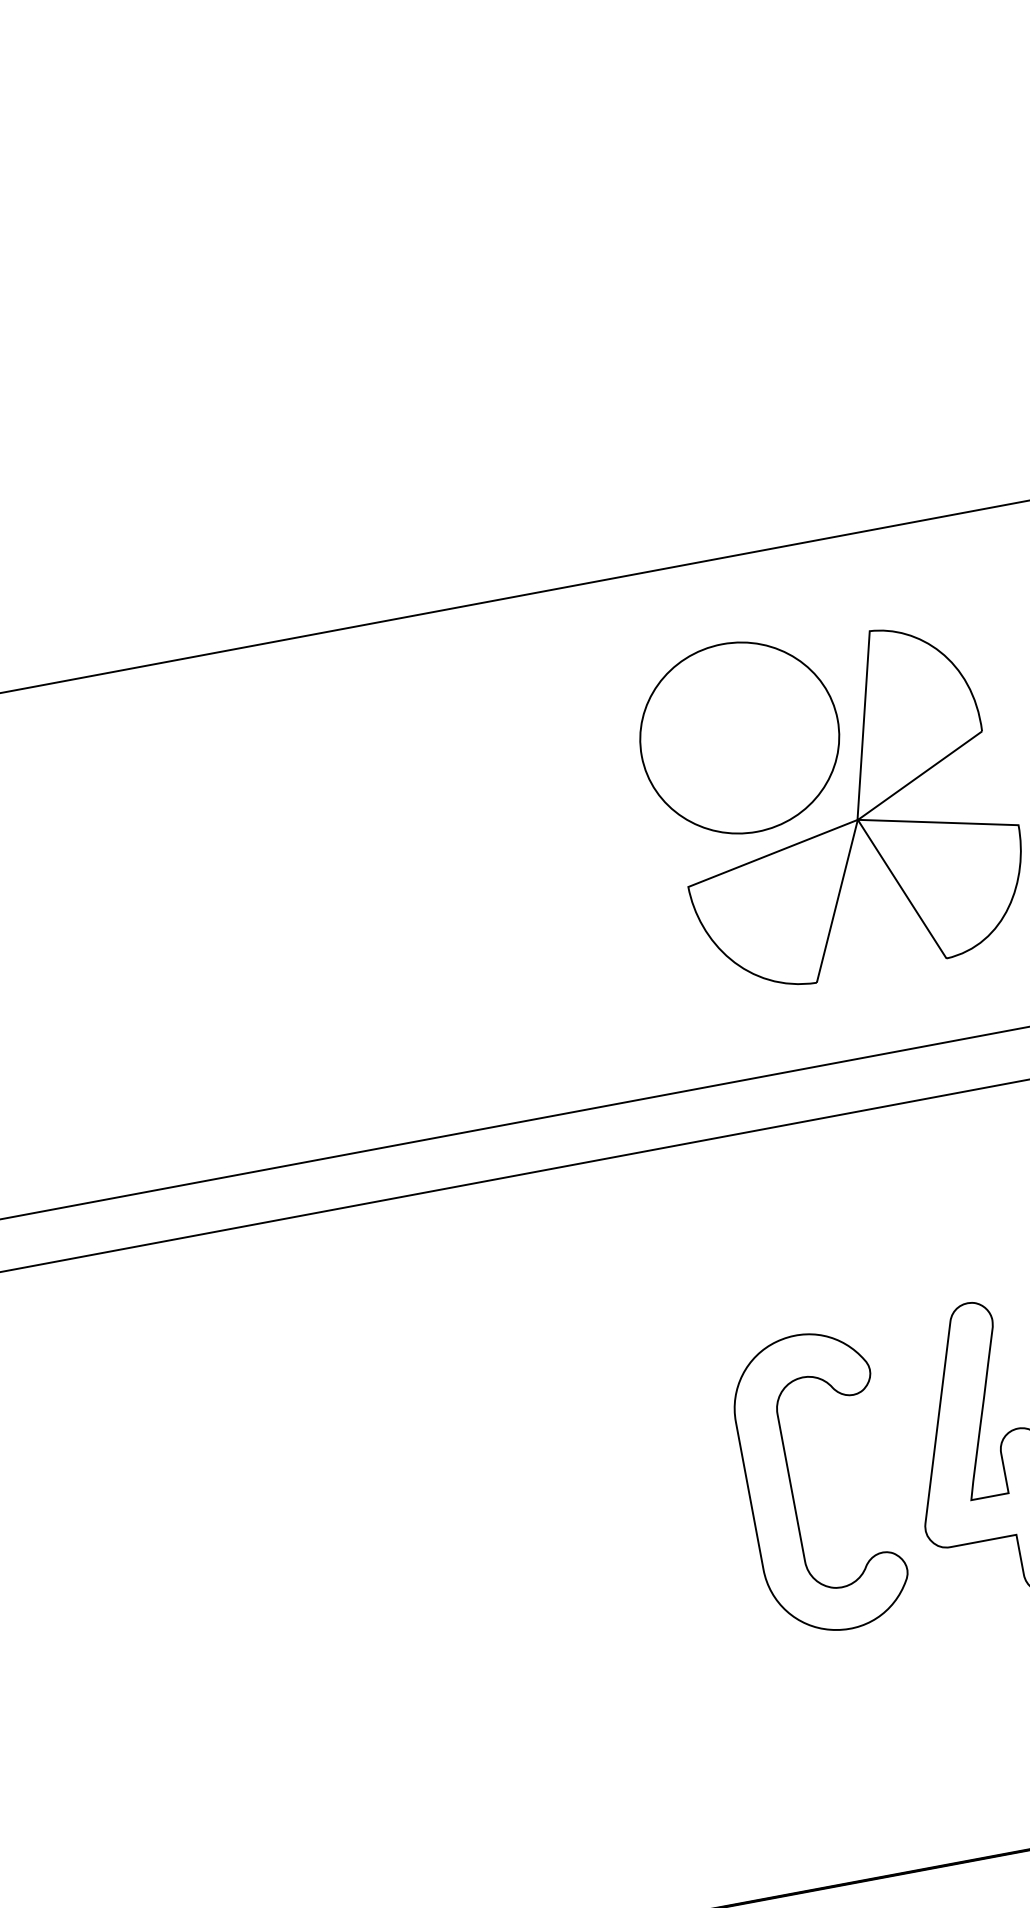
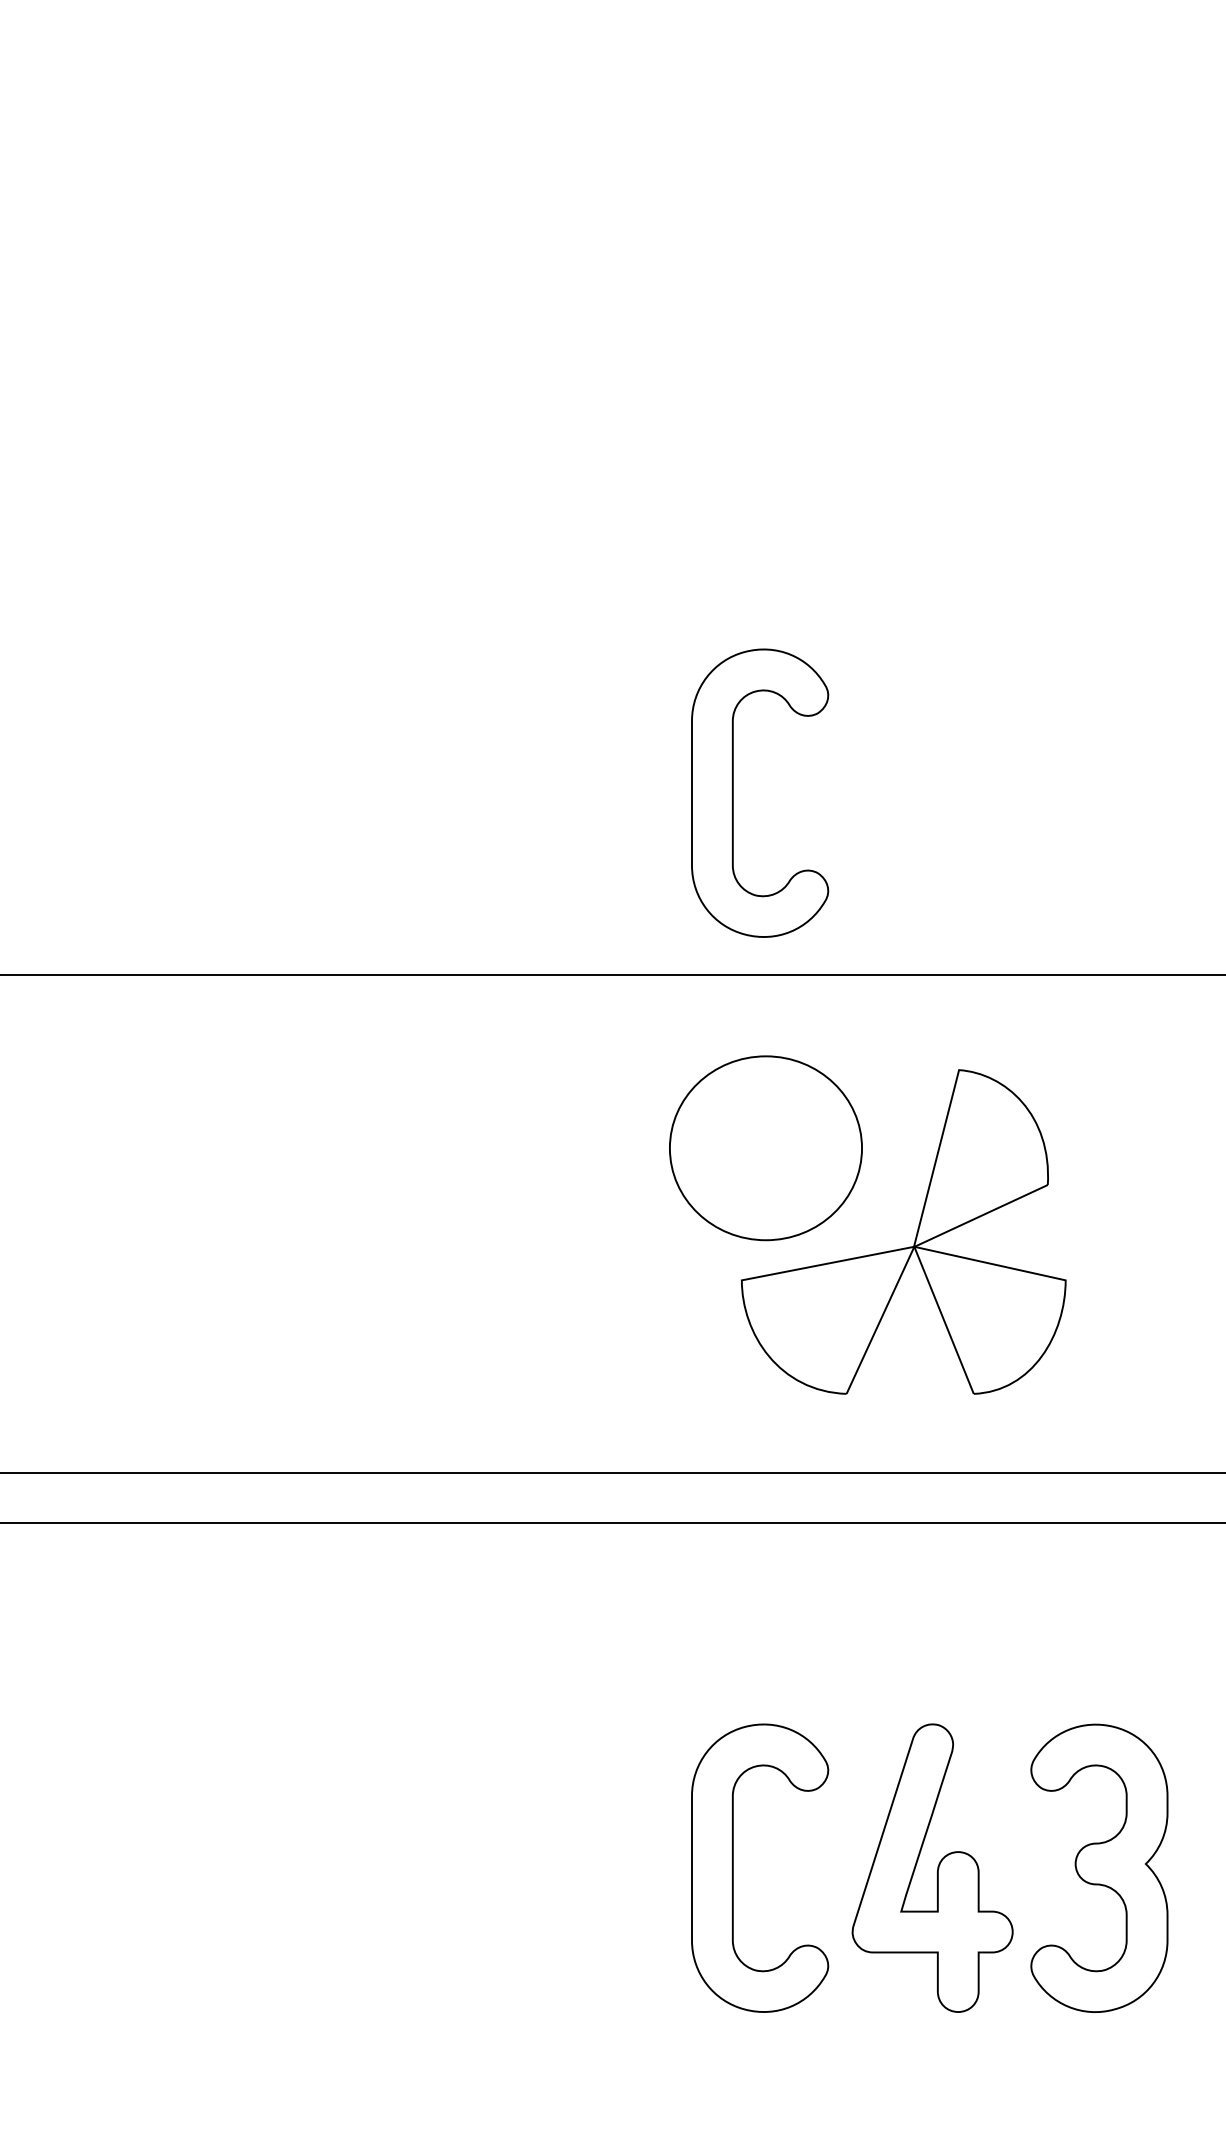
part: (586, 391) -> (733, 792), added
part: (739, 738) -> (765, 1148), moved

